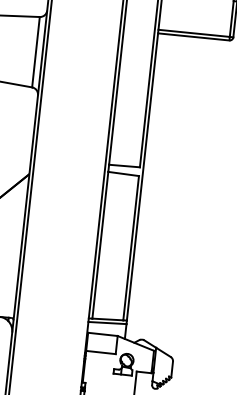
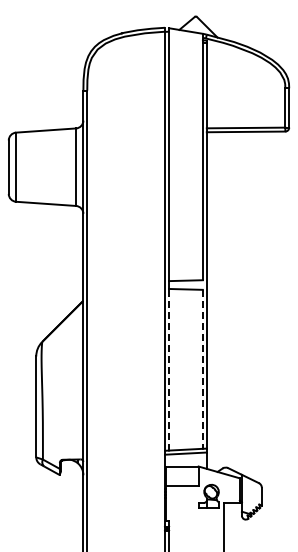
line: (100, 245) -> (169, 369), solid -> dashed
line: (130, 248) -> (202, 369), solid -> dashed

